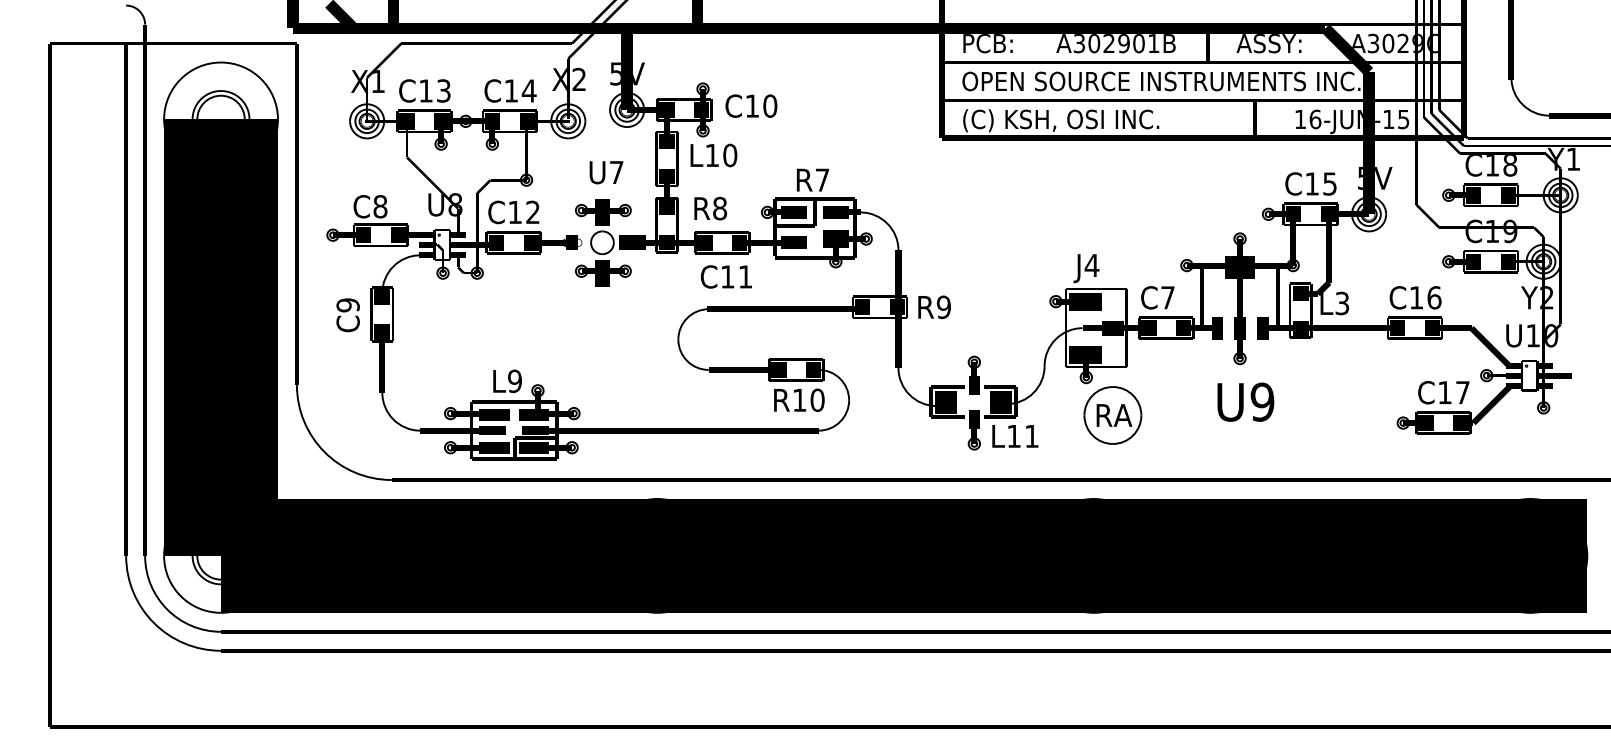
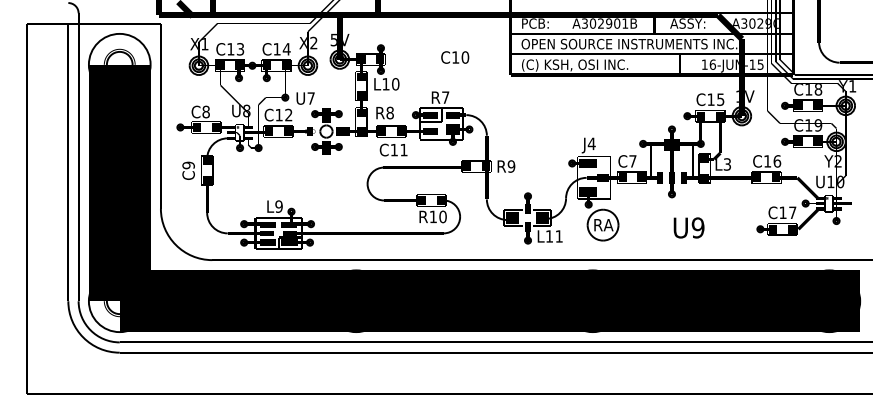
text: (751, 106) -> (455, 57), moved
text: (606, 172) -> (305, 98), moved
text: (1359, 178) -> (736, 96), 5V -> 1V
text: (1244, 401) -> (688, 227), moved

